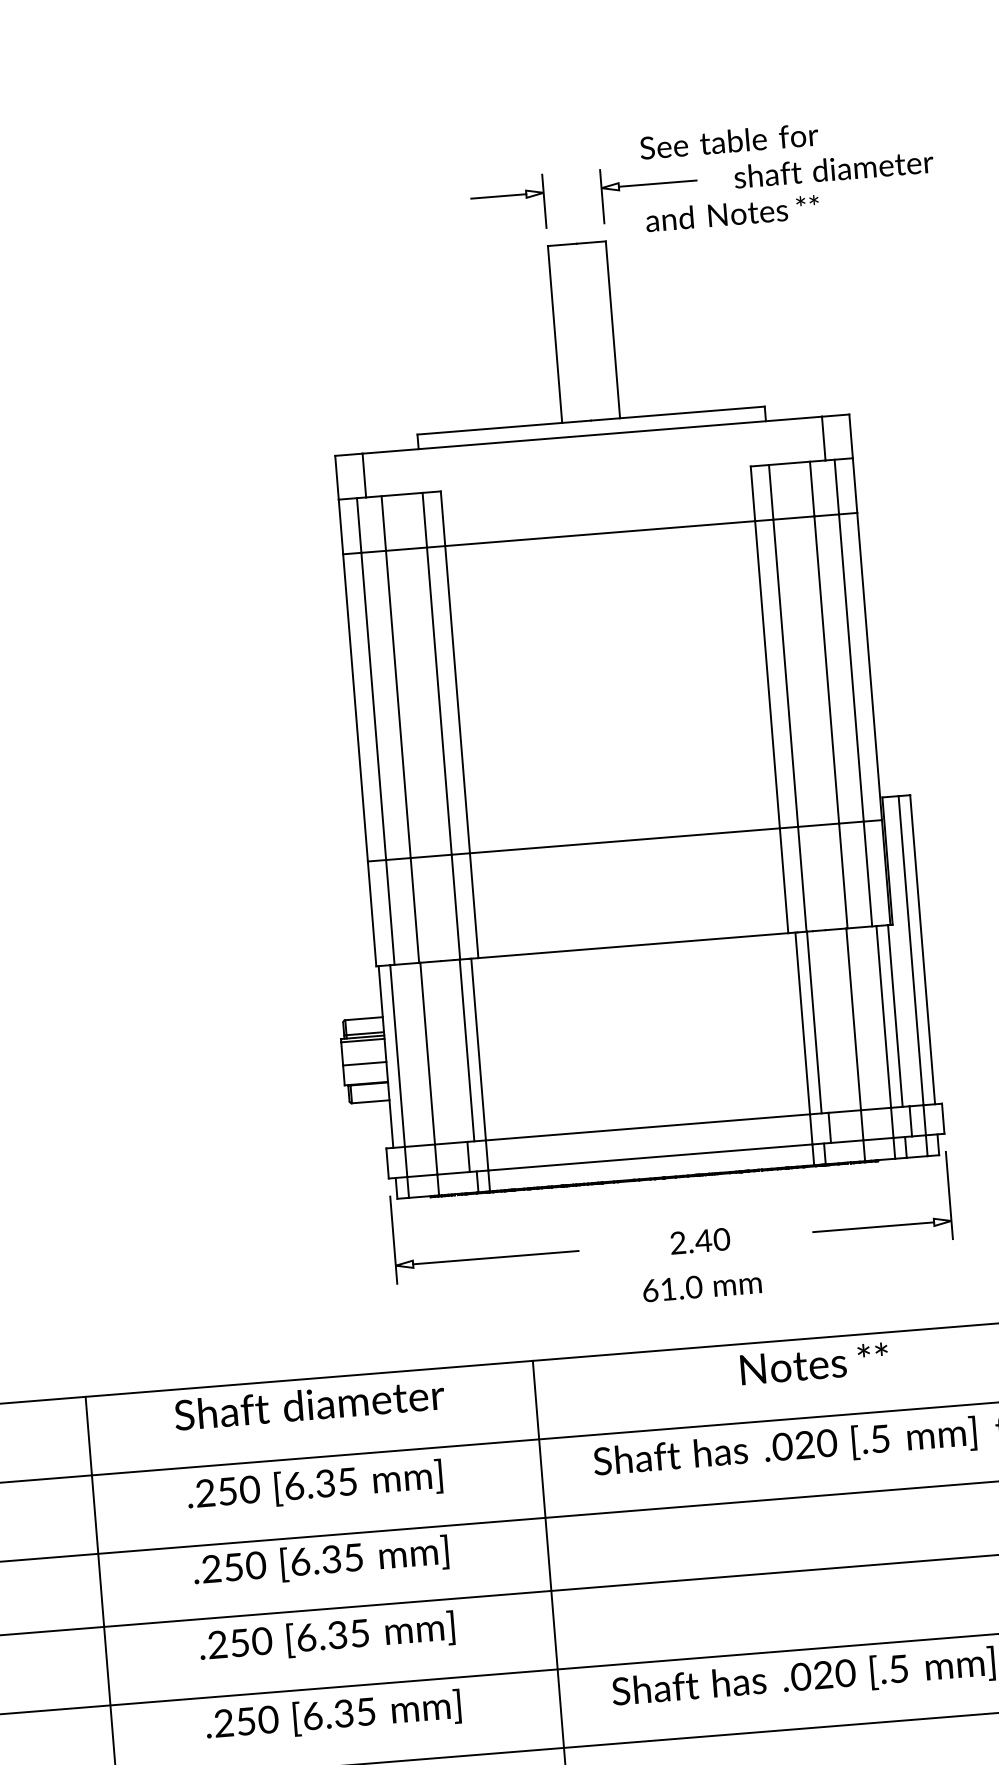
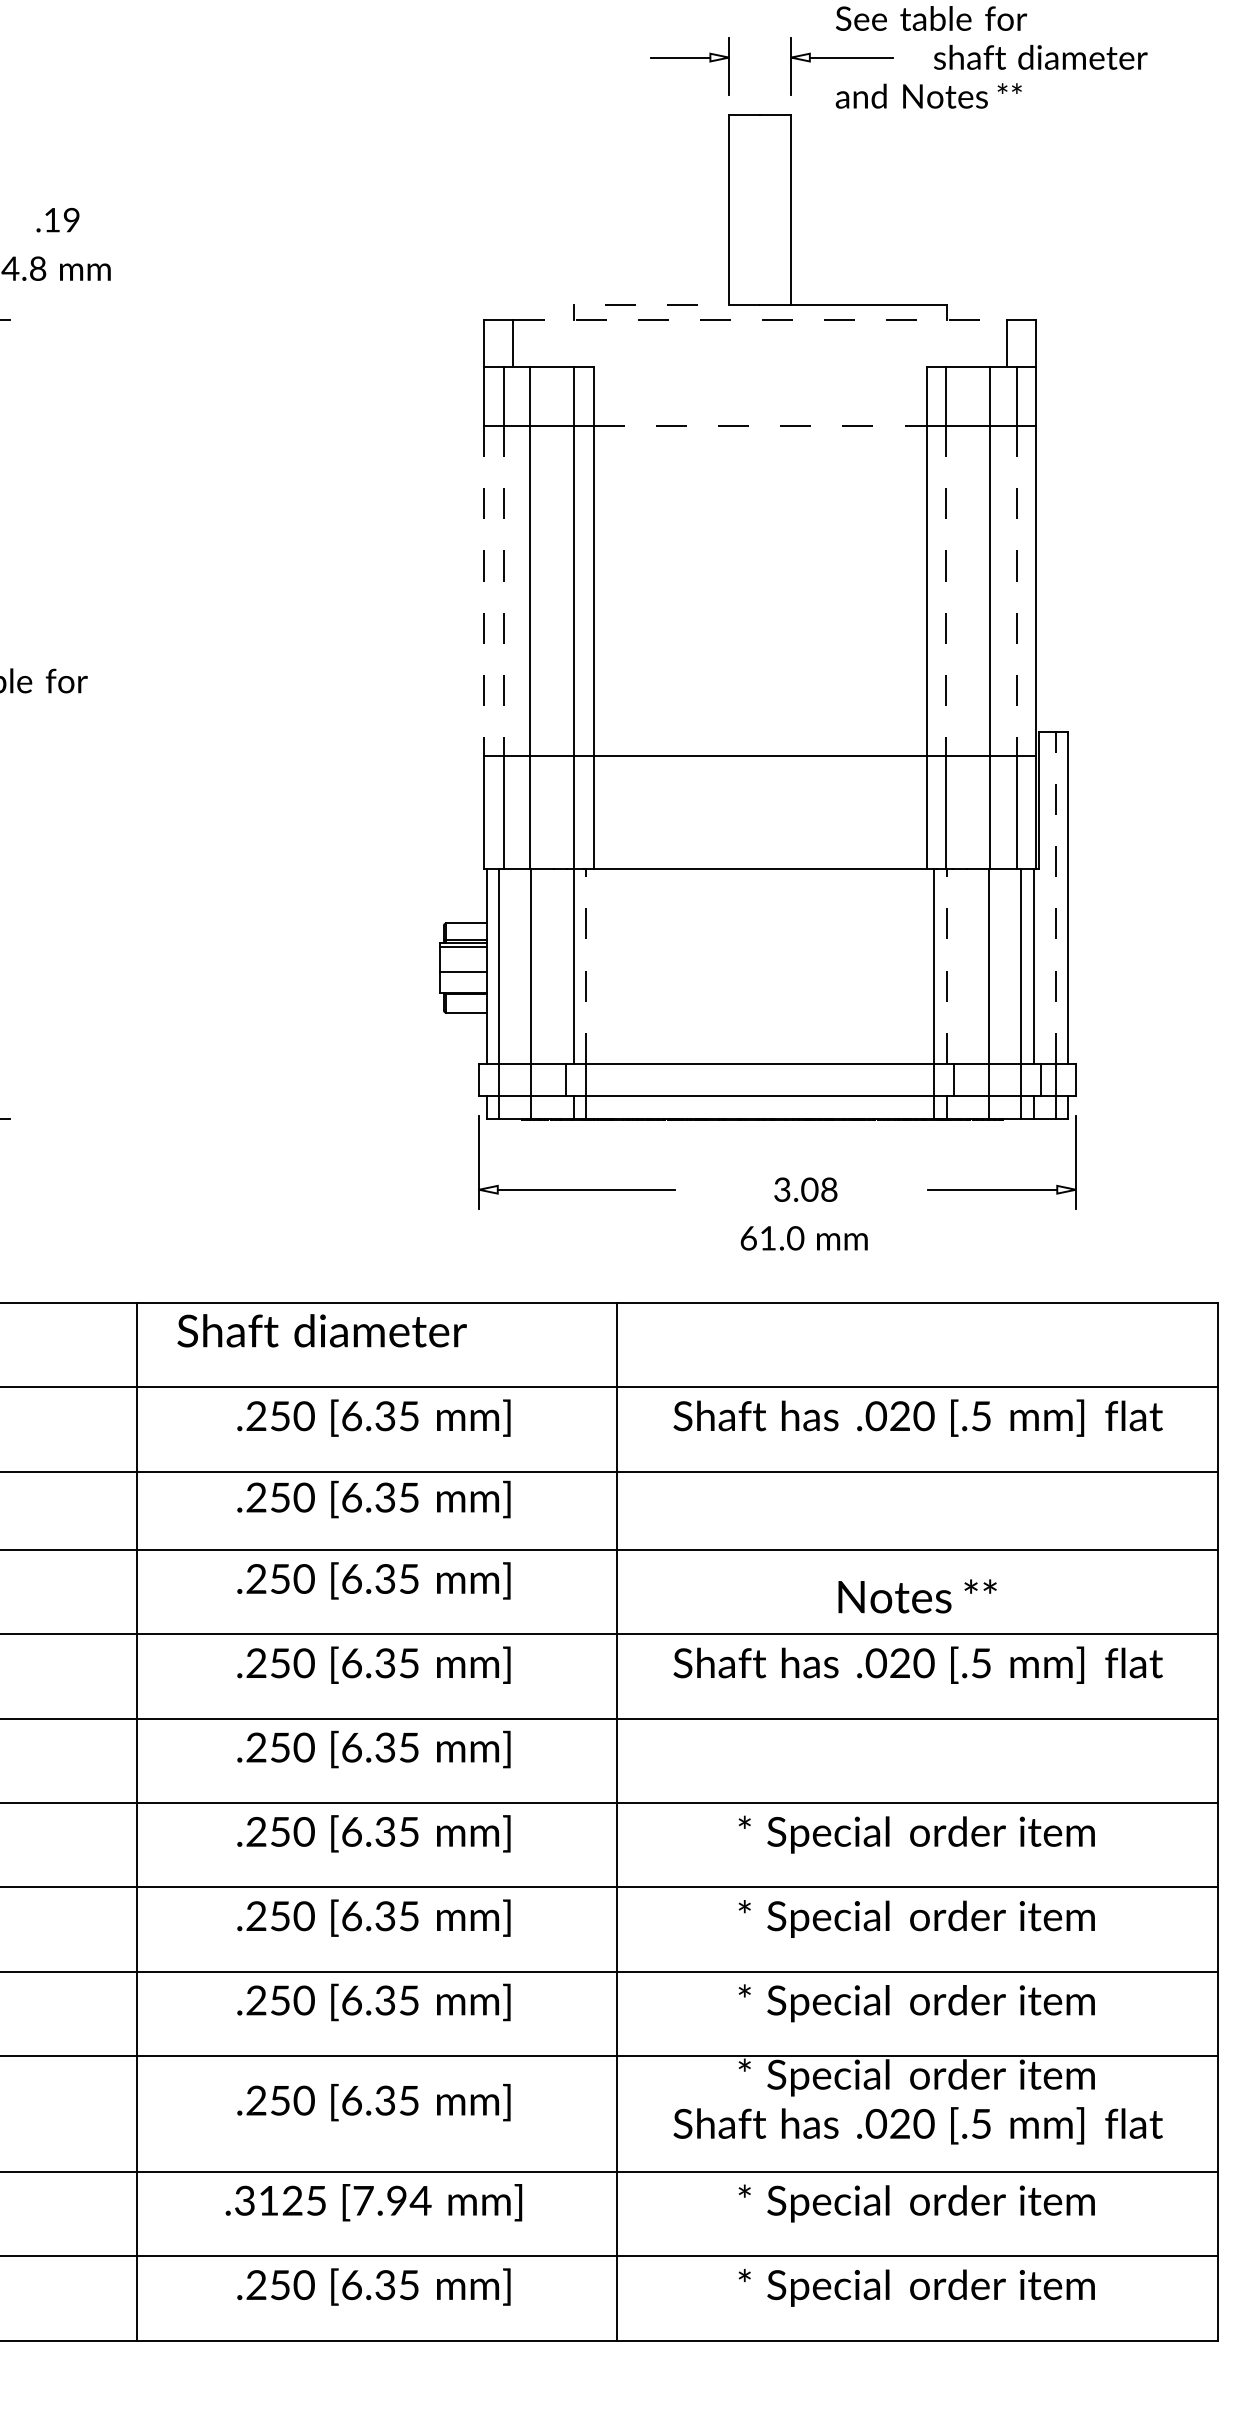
line: (503, 427) -> (666, 304), solid -> dashed
line: (592, 435) -> (760, 320), solid -> dashed
line: (600, 533) -> (760, 426), solid -> dashed
line: (851, 668) -> (1016, 591), solid -> dashed
line: (786, 673) -> (946, 591), solid -> dashed
line: (373, 706) -> (503, 591), solid -> dashed
line: (355, 708) -> (484, 591), solid -> dashed
line: (911, 950) -> (1056, 897), solid -> dashed
line: (814, 1022) -> (946, 966), solid -> dashed
line: (479, 1049) -> (586, 966), solid -> dashed
text: (700, 1240) -> (806, 1189), 2.40 -> 3.08
text: (814, 1363) -> (917, 1596), moved
text: (308, 1404) -> (321, 1330), moved

